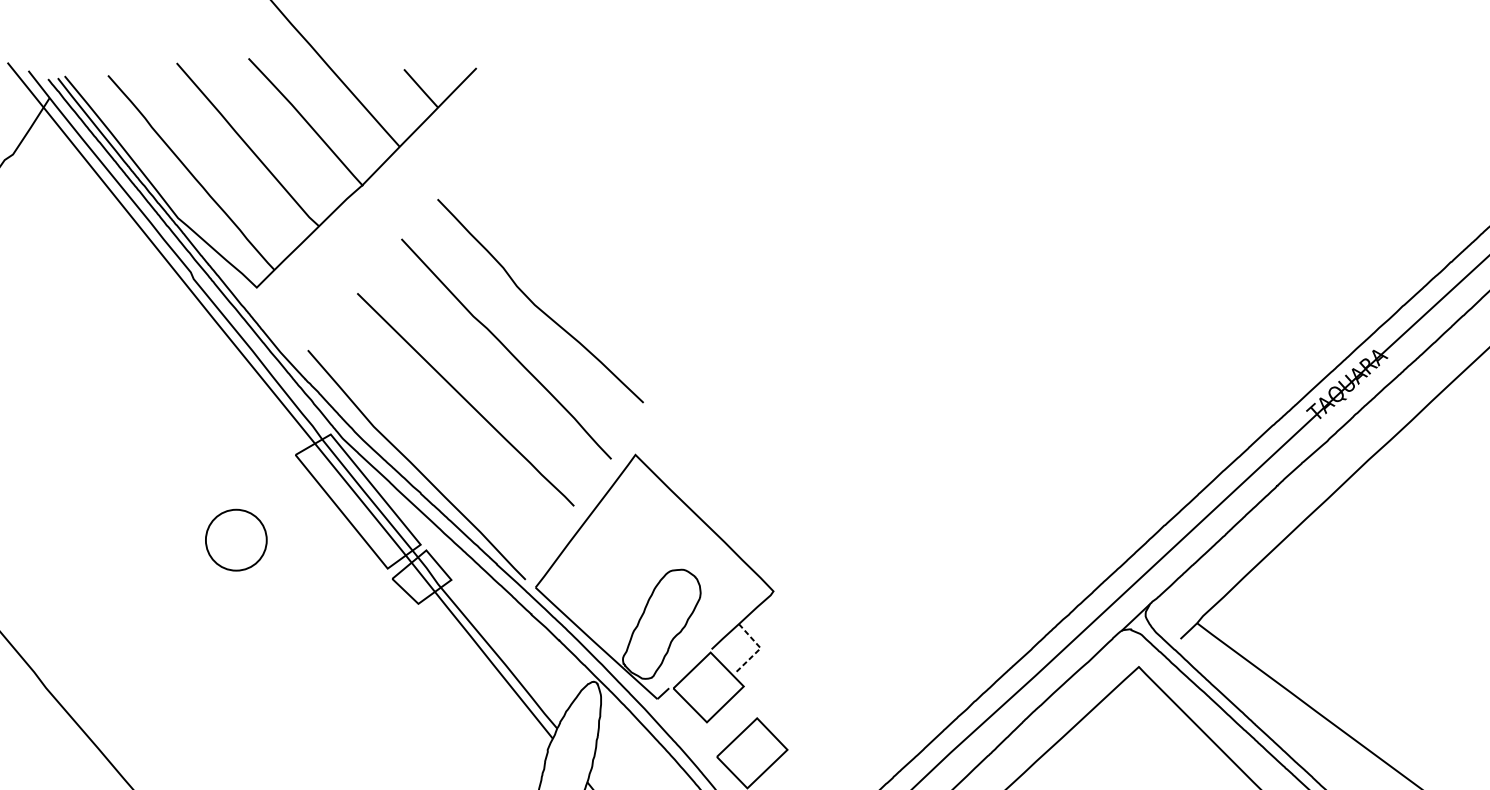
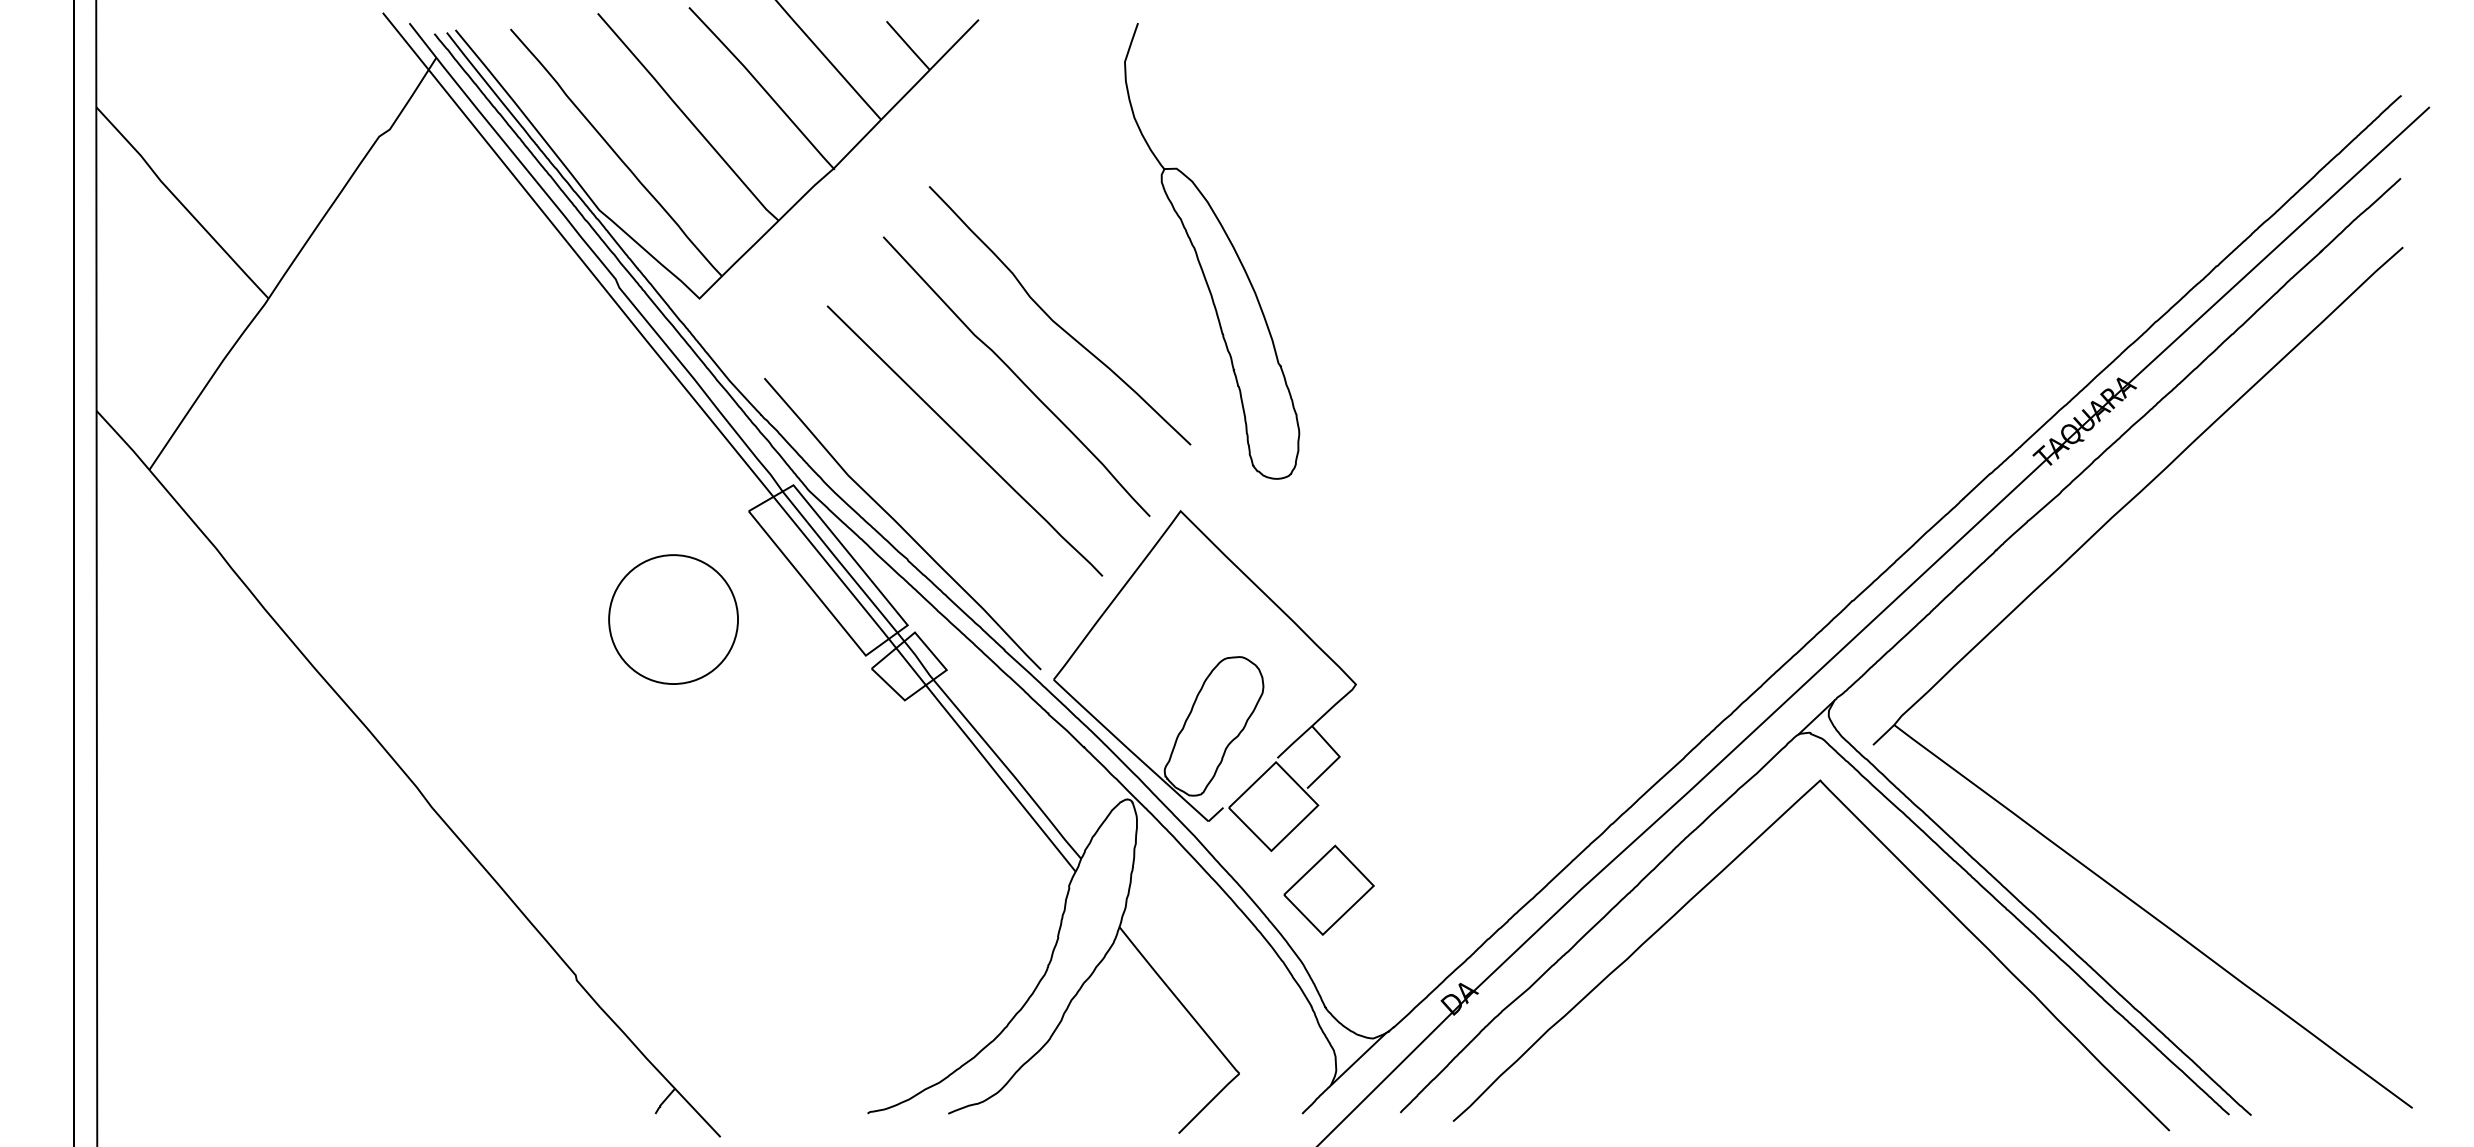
part: (660, 250) -> (1212, 251), added
circle: (236, 540) -> (673, 619), size x1.67
line: (759, 649) -> (1338, 758), dashed -> solid

